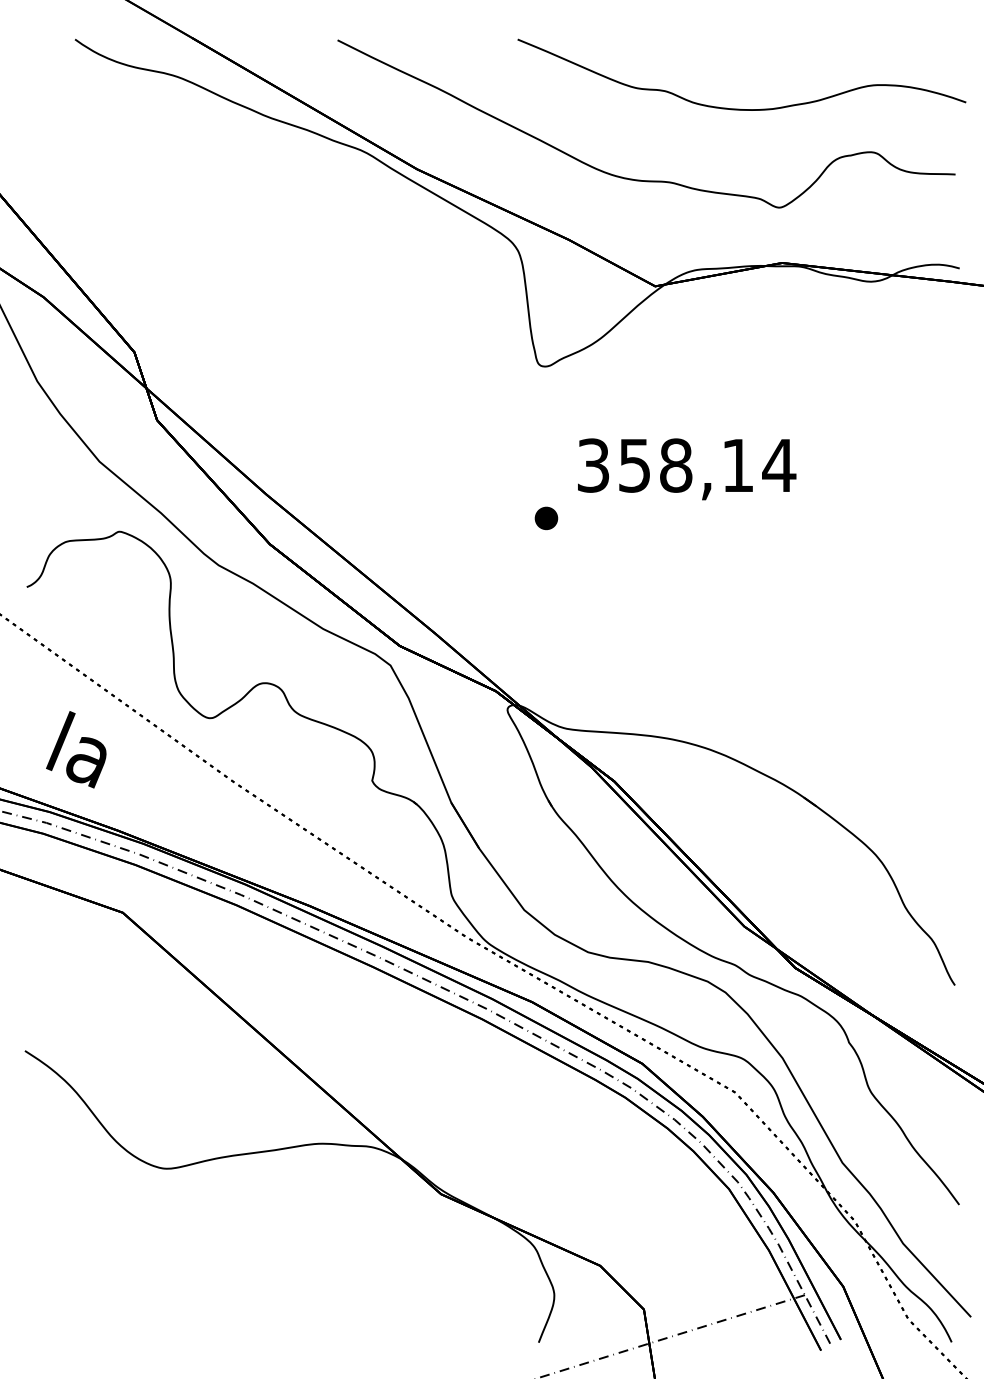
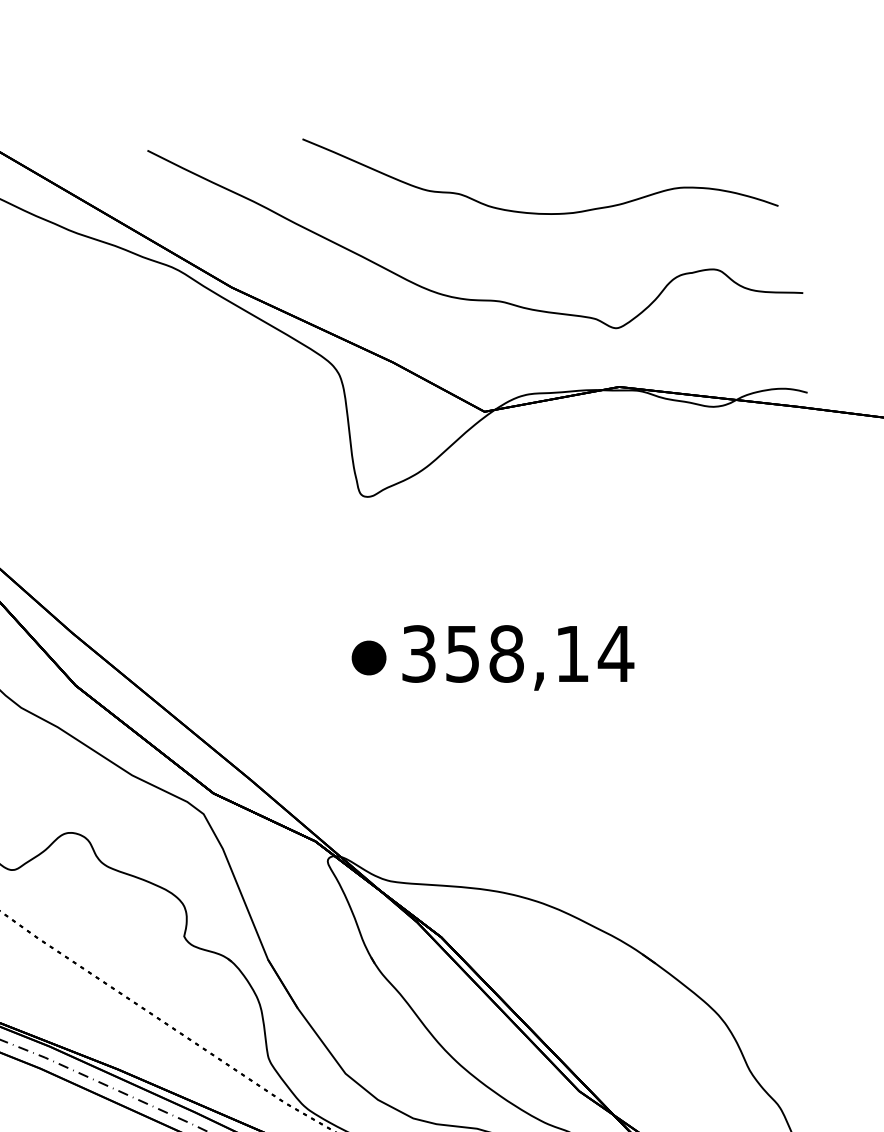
curve: (739, 108) -> (537, 212), moved
text: (687, 469) -> (518, 658), moved
part: (546, 518) -> (369, 658), size x1.4

